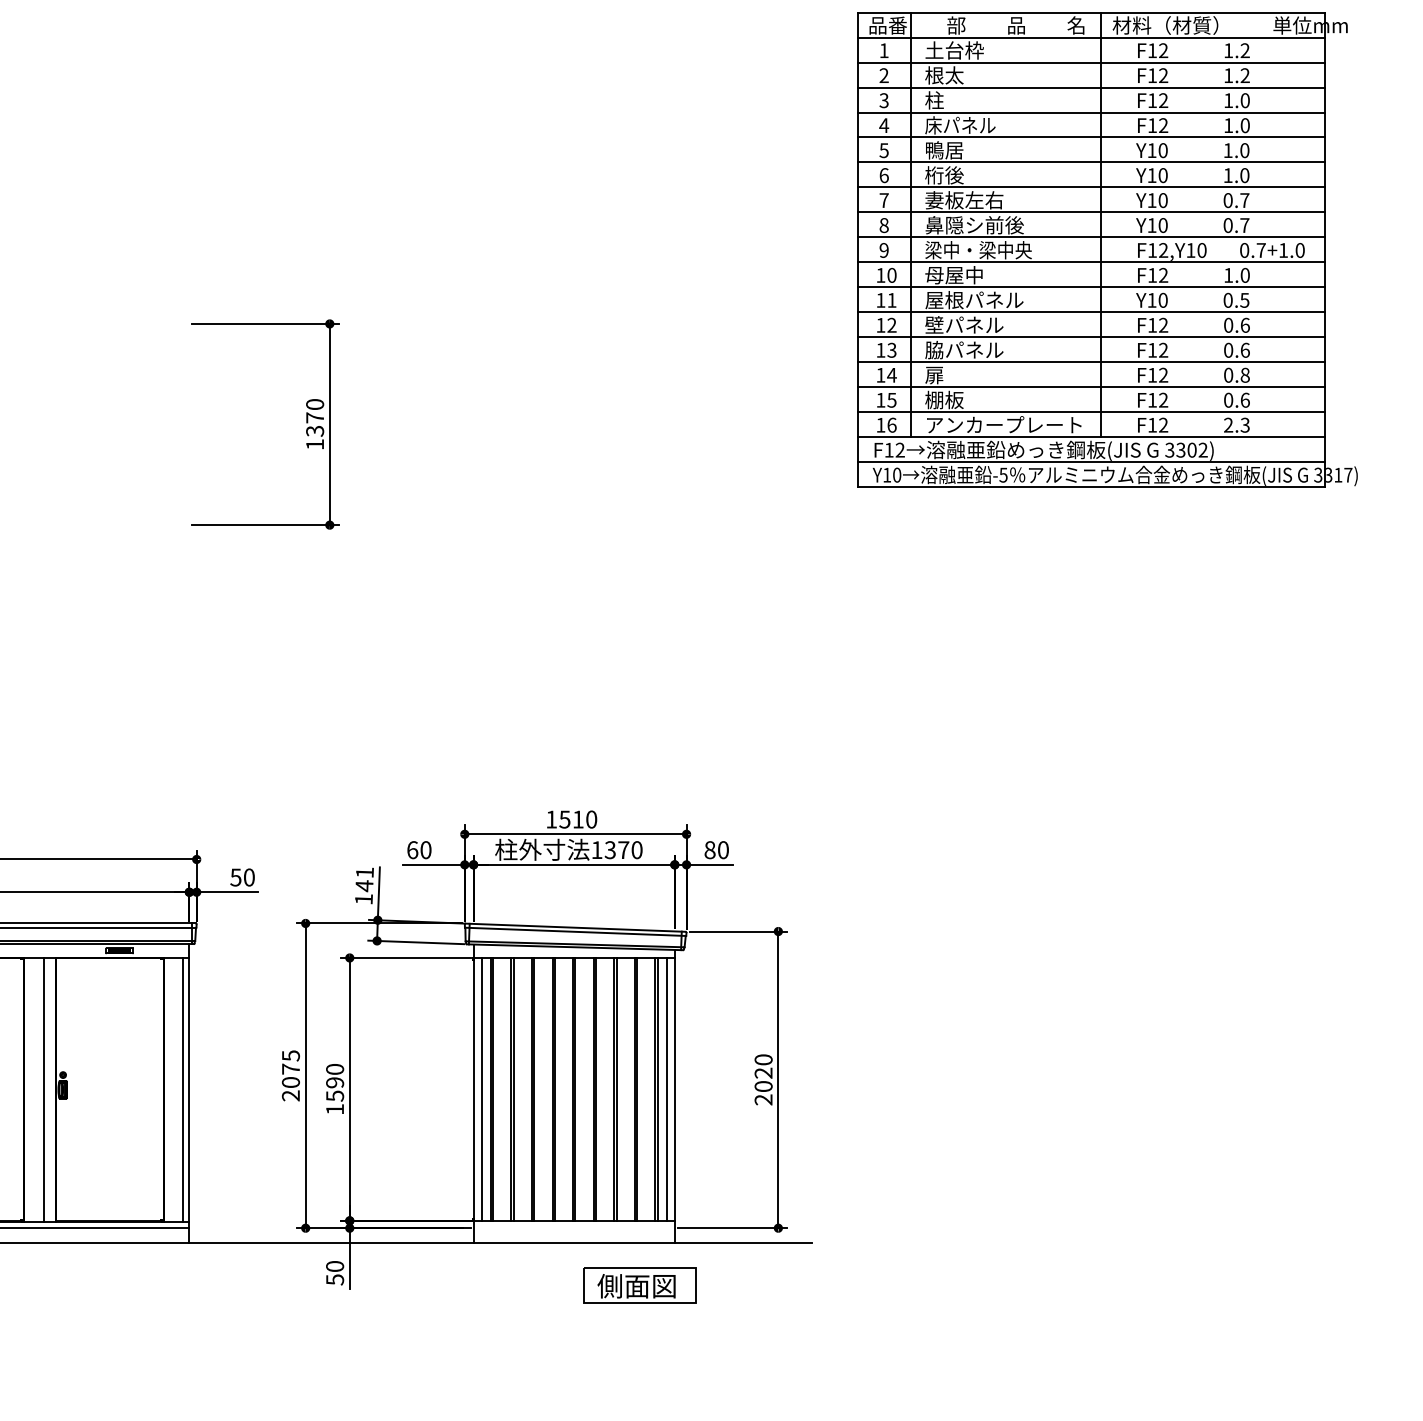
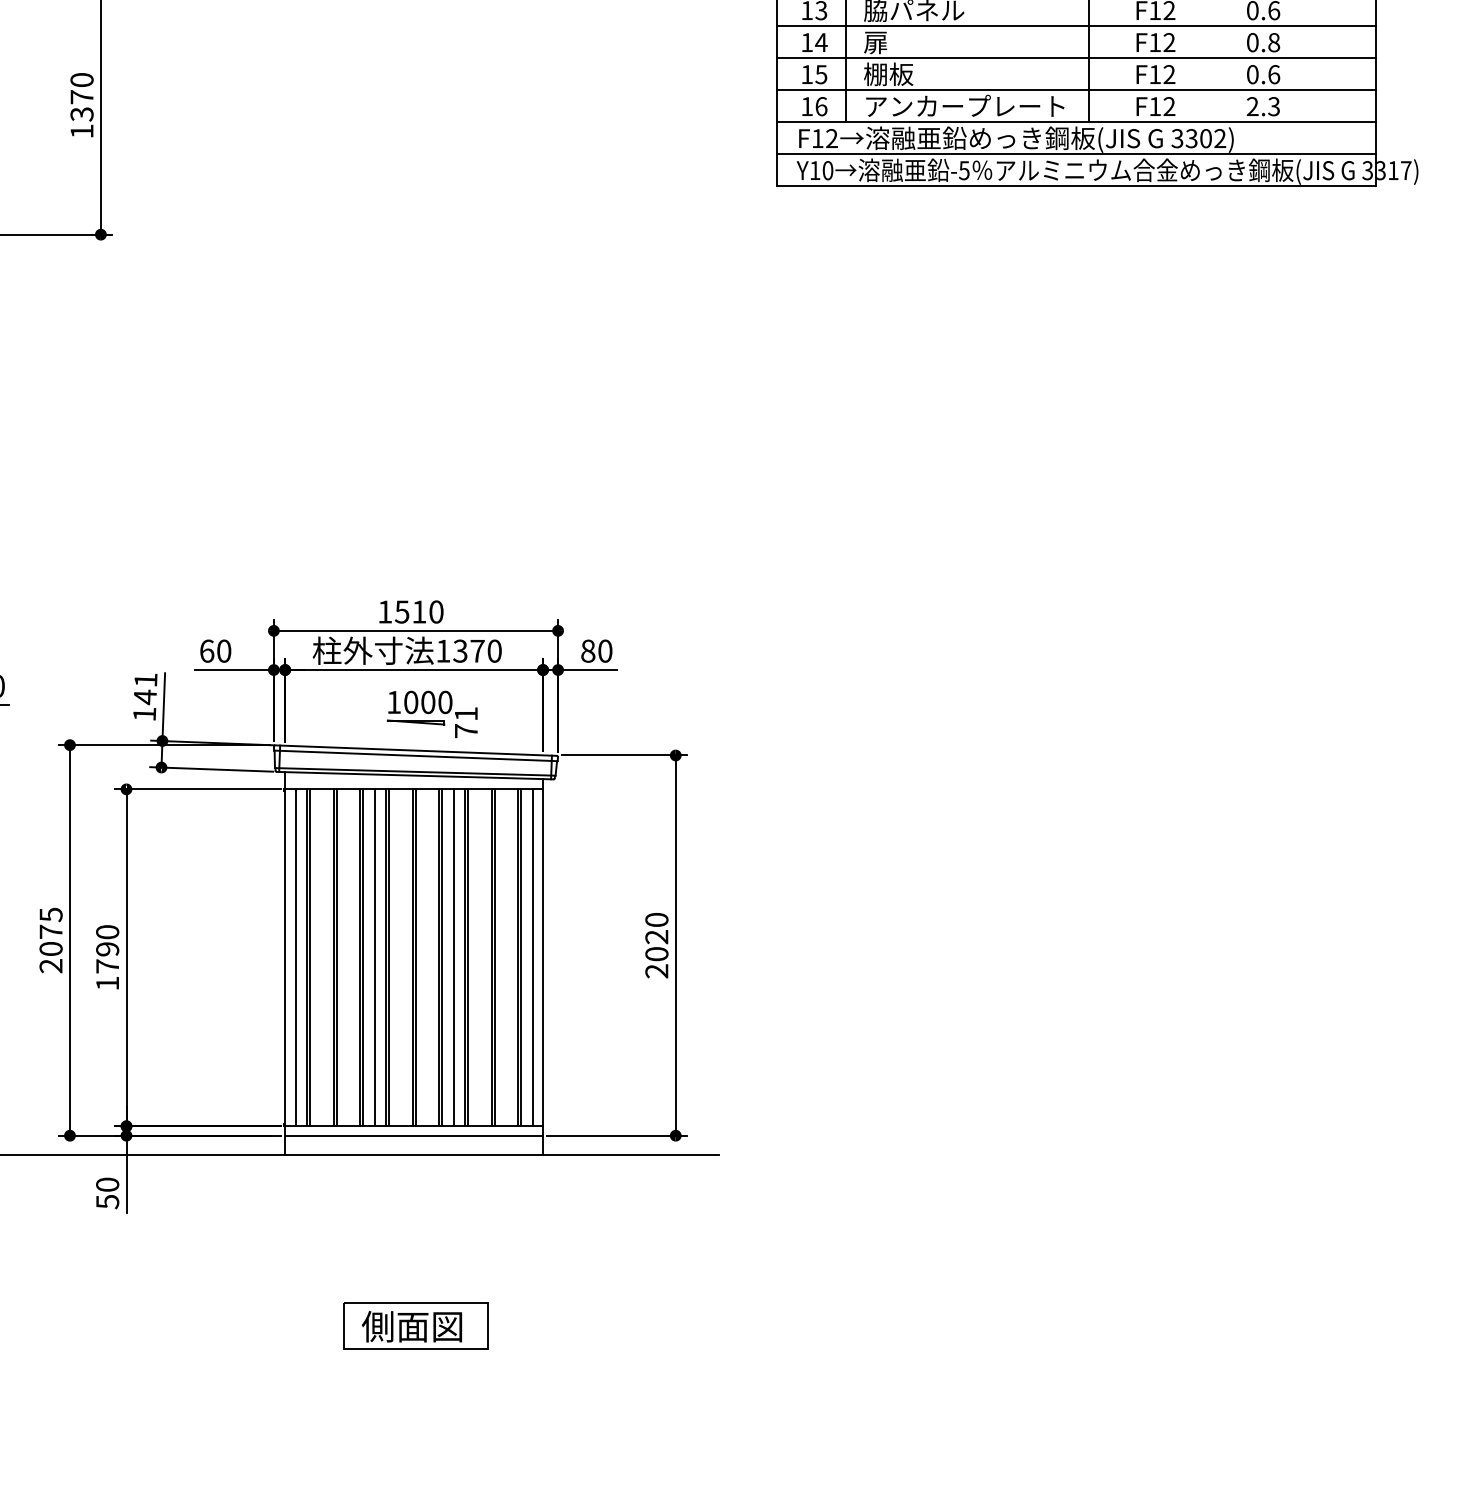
part: (587, 899) -> (431, 714), added
line: (543, 1088) -> (374, 956), added
line: (605, 1088) -> (454, 956), added
text: (335, 1095) -> (108, 965), 1590 -> 1790
line: (573, 1228) -> (413, 1136), added
part: (639, 1285) -> (415, 1325), moved

